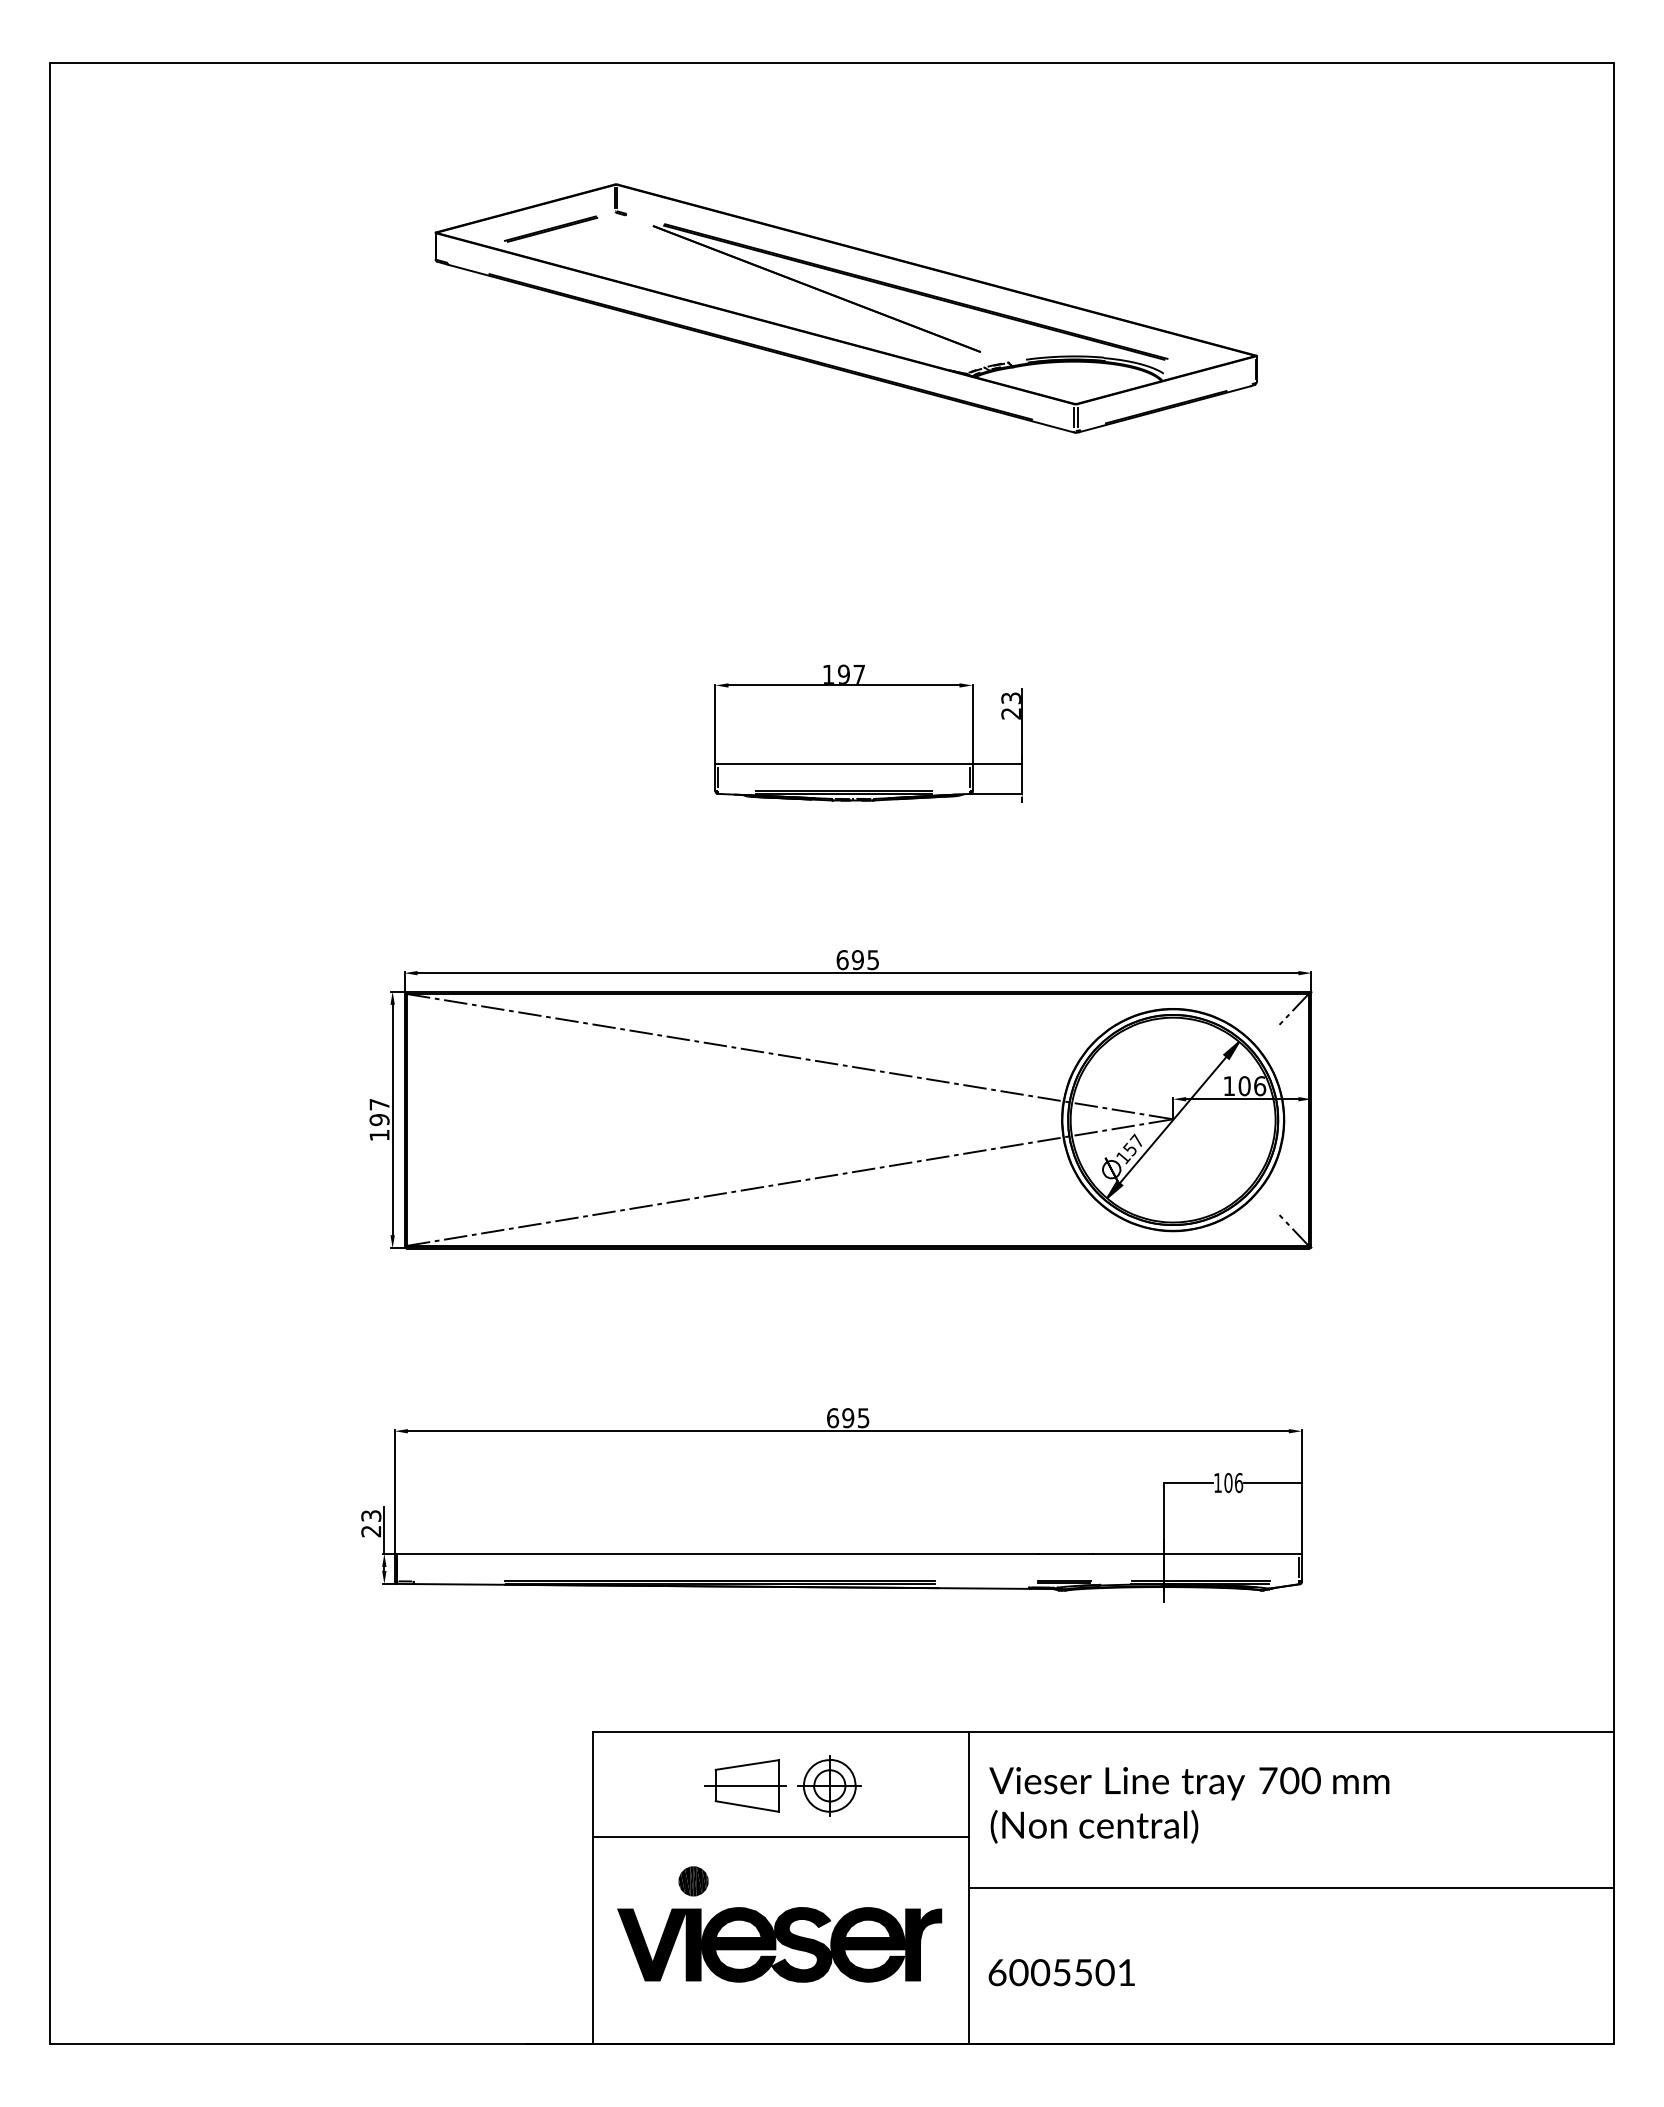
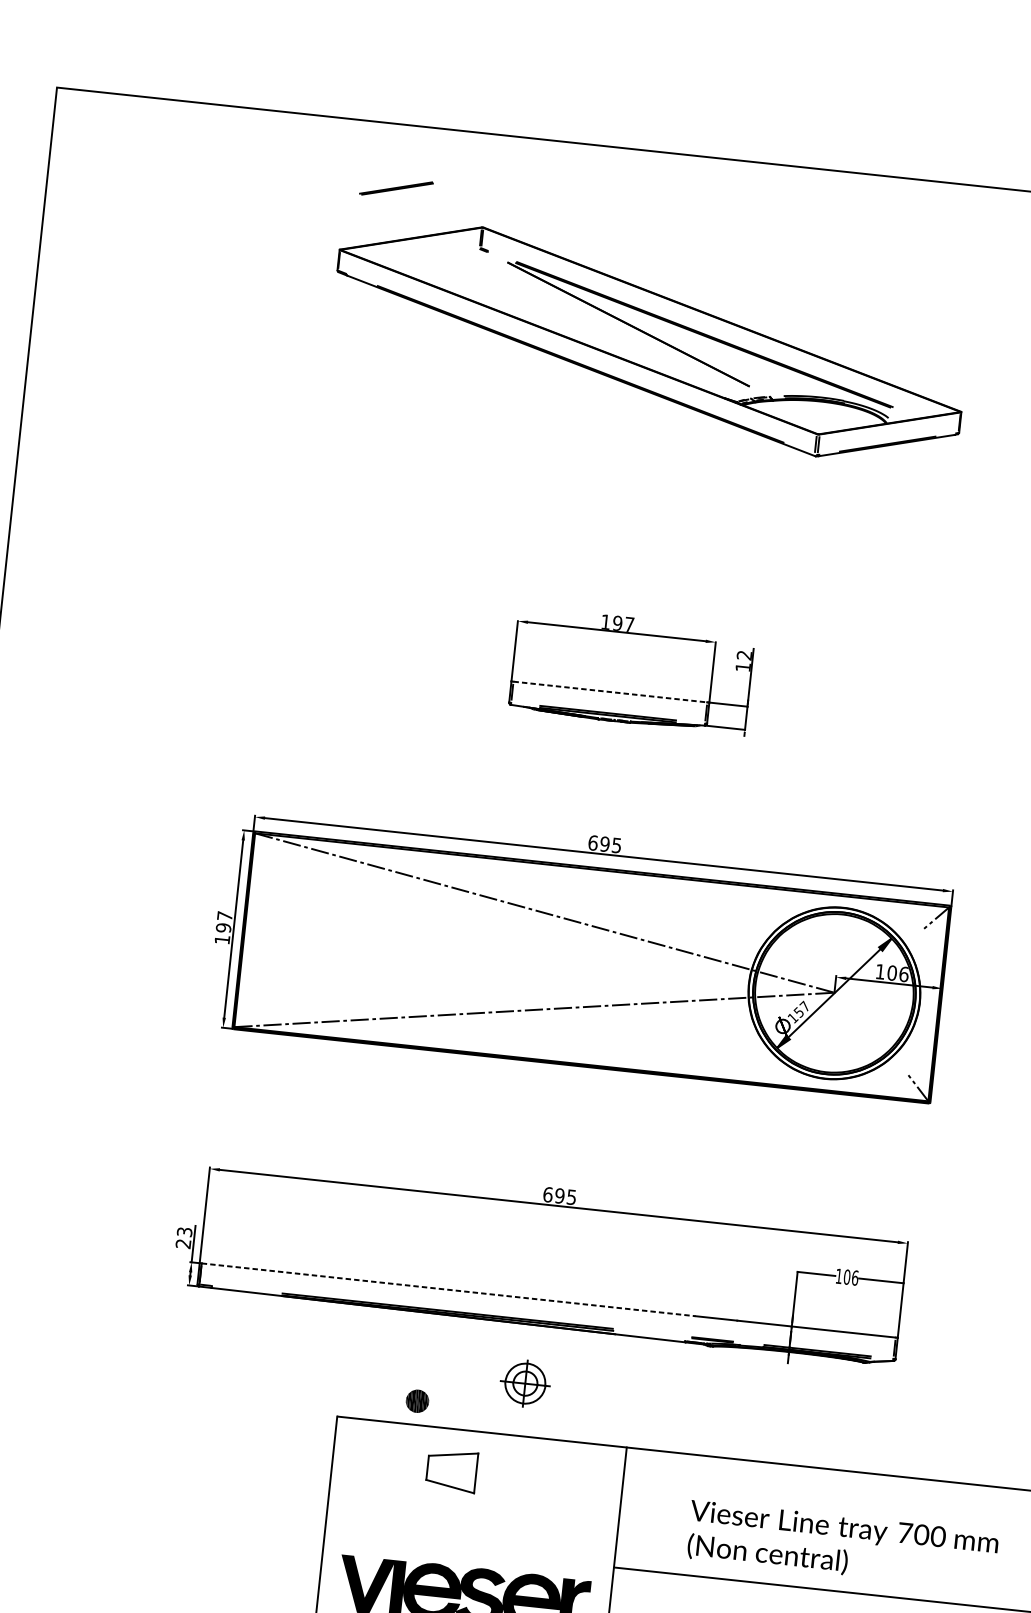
line: (551, 228) -> (396, 187), moved
text: (1010, 705) -> (743, 660), 23 -> 12
line: (844, 763) -> (610, 691), solid -> dashed
line: (718, 1553) -> (448, 1289), solid -> dashed
line: (744, 1785) -> (449, 1470), removed
part: (829, 1785) -> (525, 1383), moved
text: (1189, 1805) -> (842, 1545), moved
line: (780, 1836) -> (473, 1512), removed
part: (693, 1881) -> (417, 1401), moved

